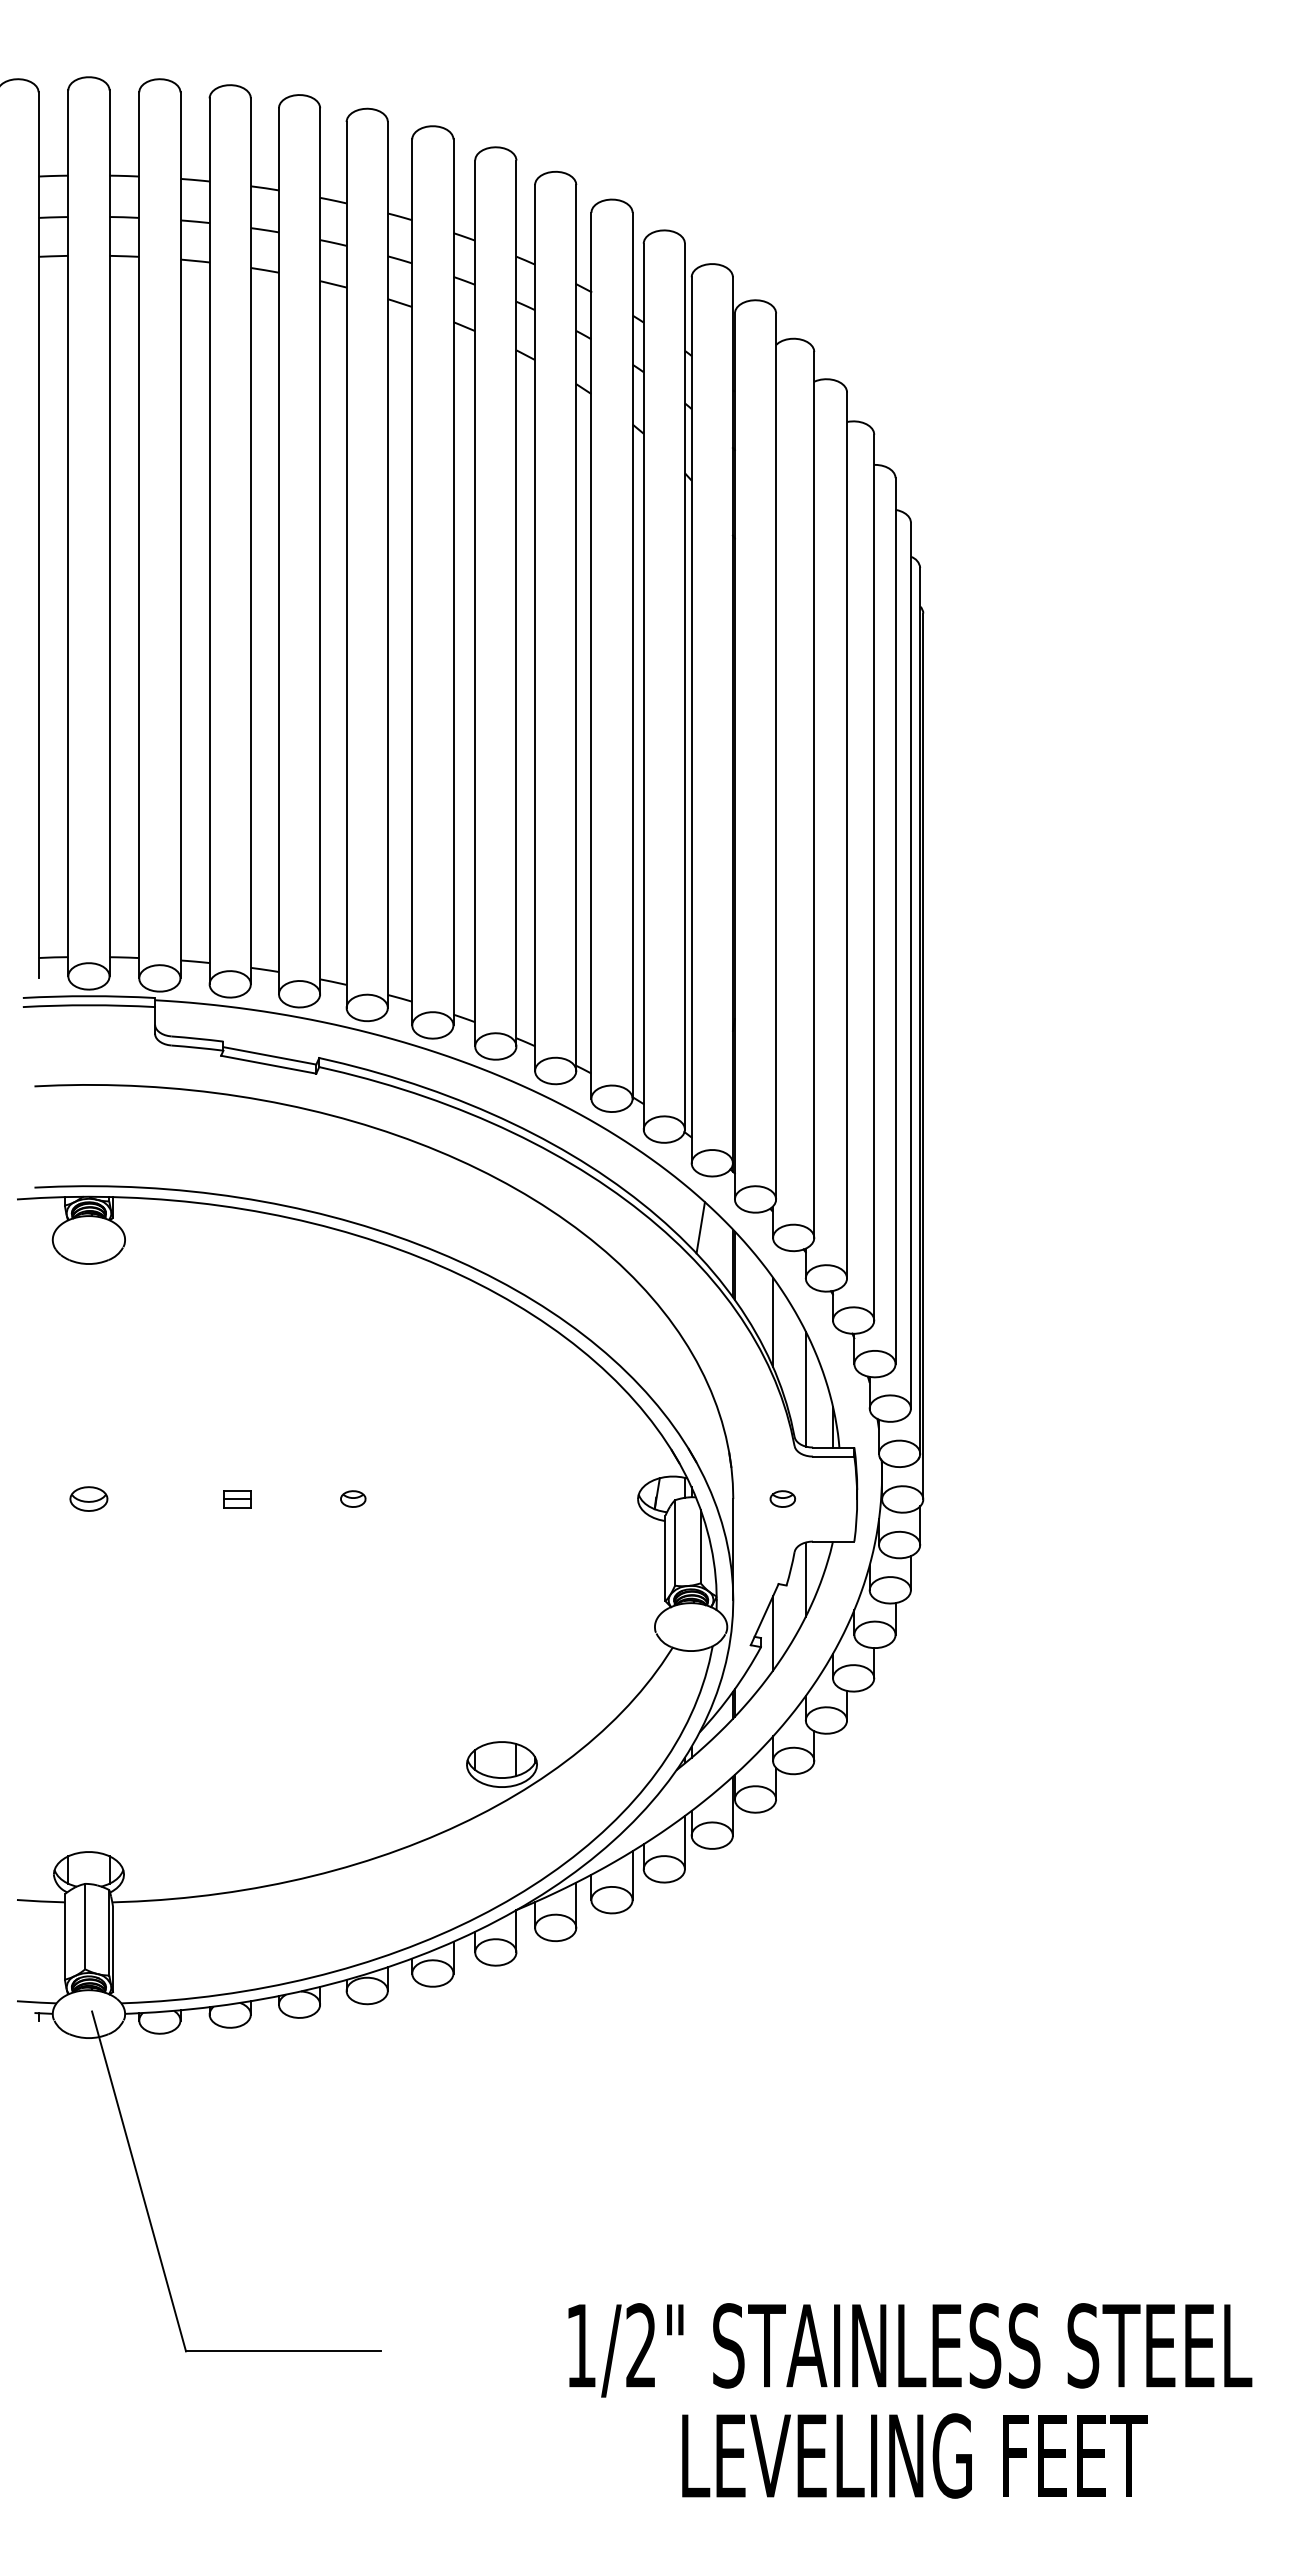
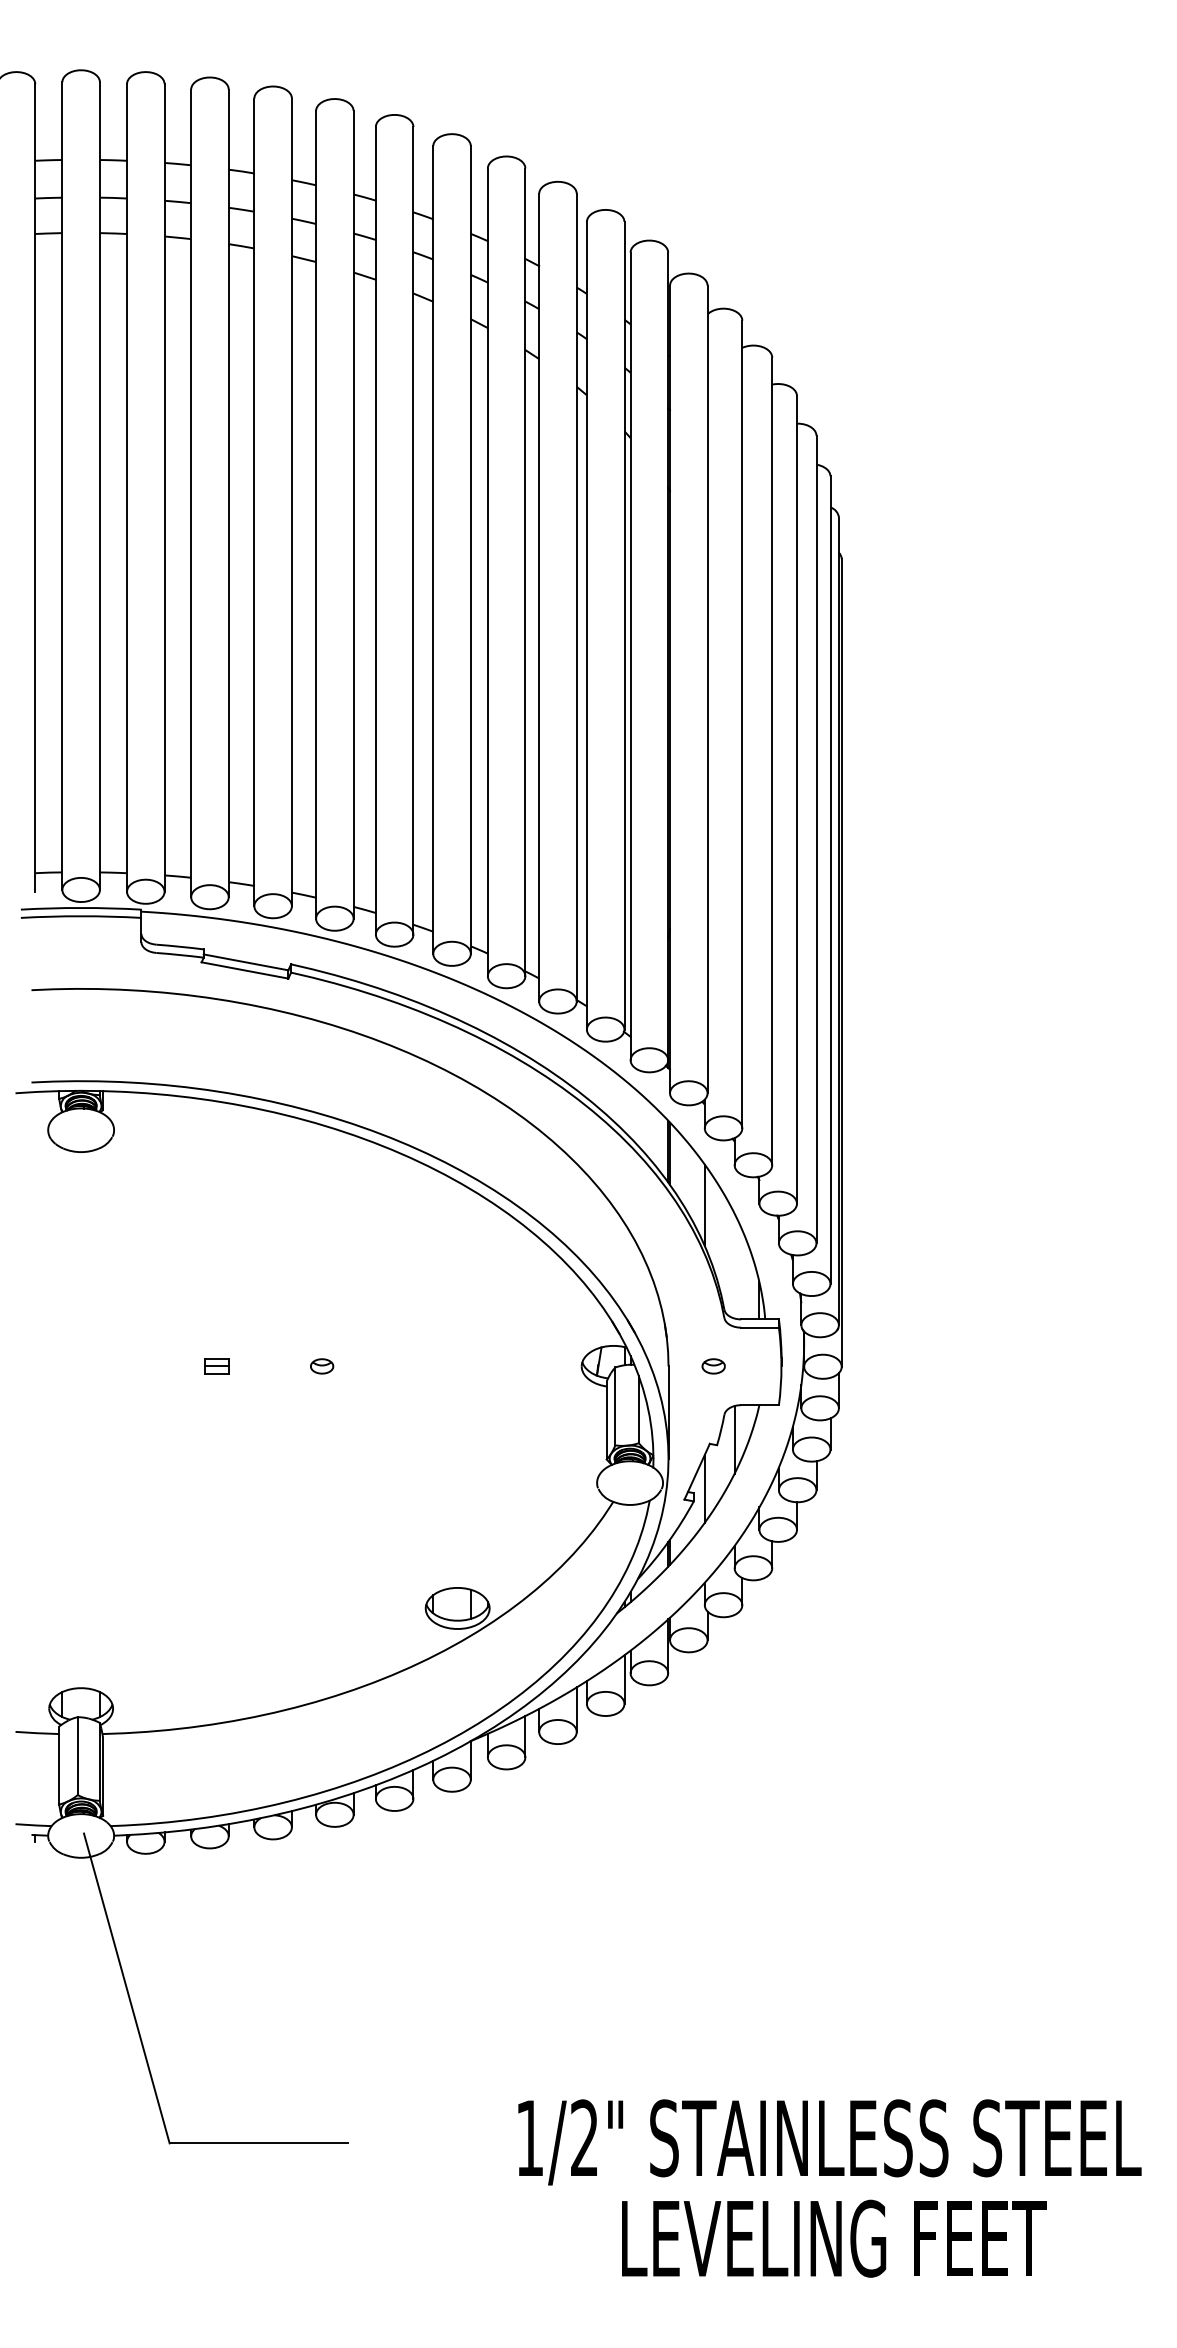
line: (700, 1227) -> (638, 1118), removed
line: (805, 1388) -> (734, 1265), removed
part: (88, 1498) -> (80, 1365), removed

